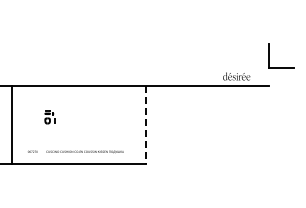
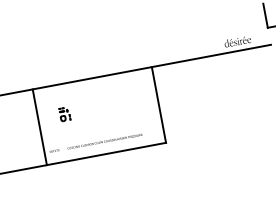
line: (11, 125) -> (39, 127), moved
line: (145, 125) -> (158, 105), dashed -> solid

